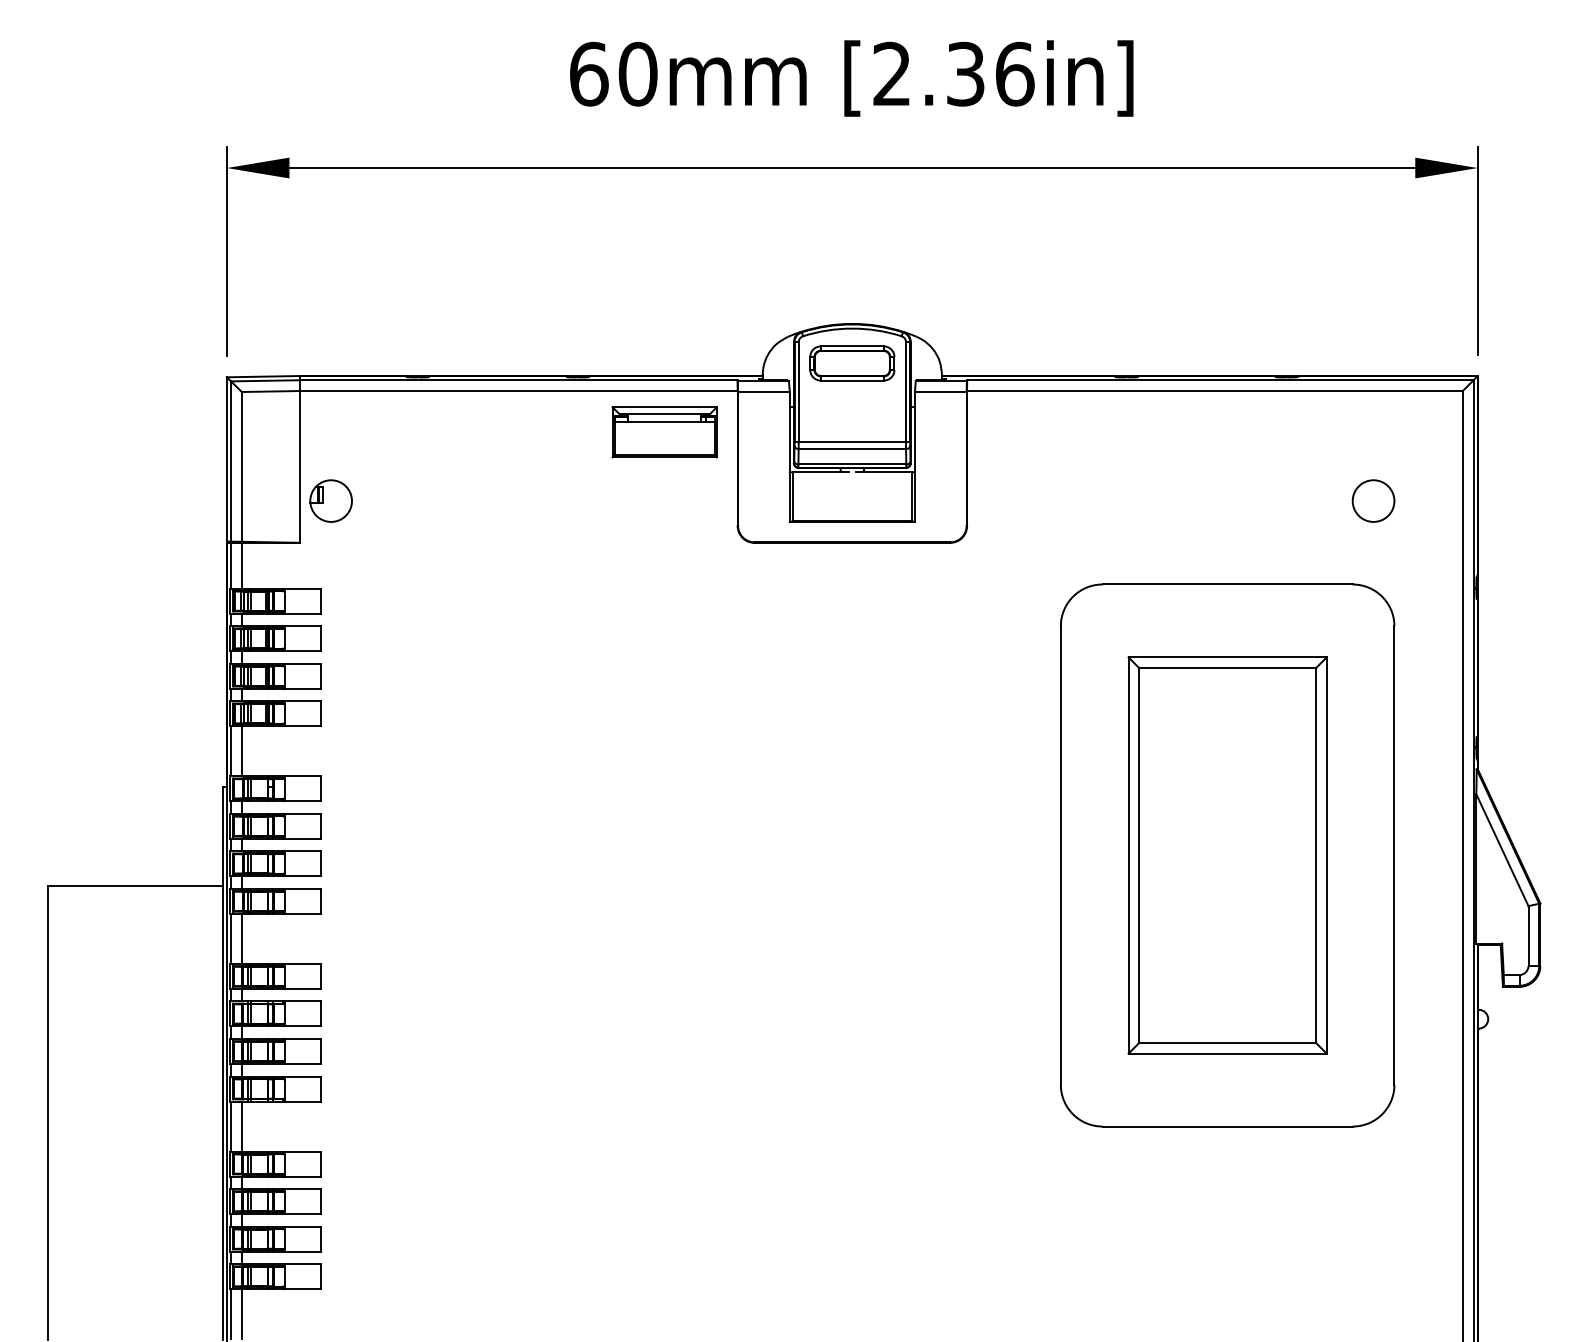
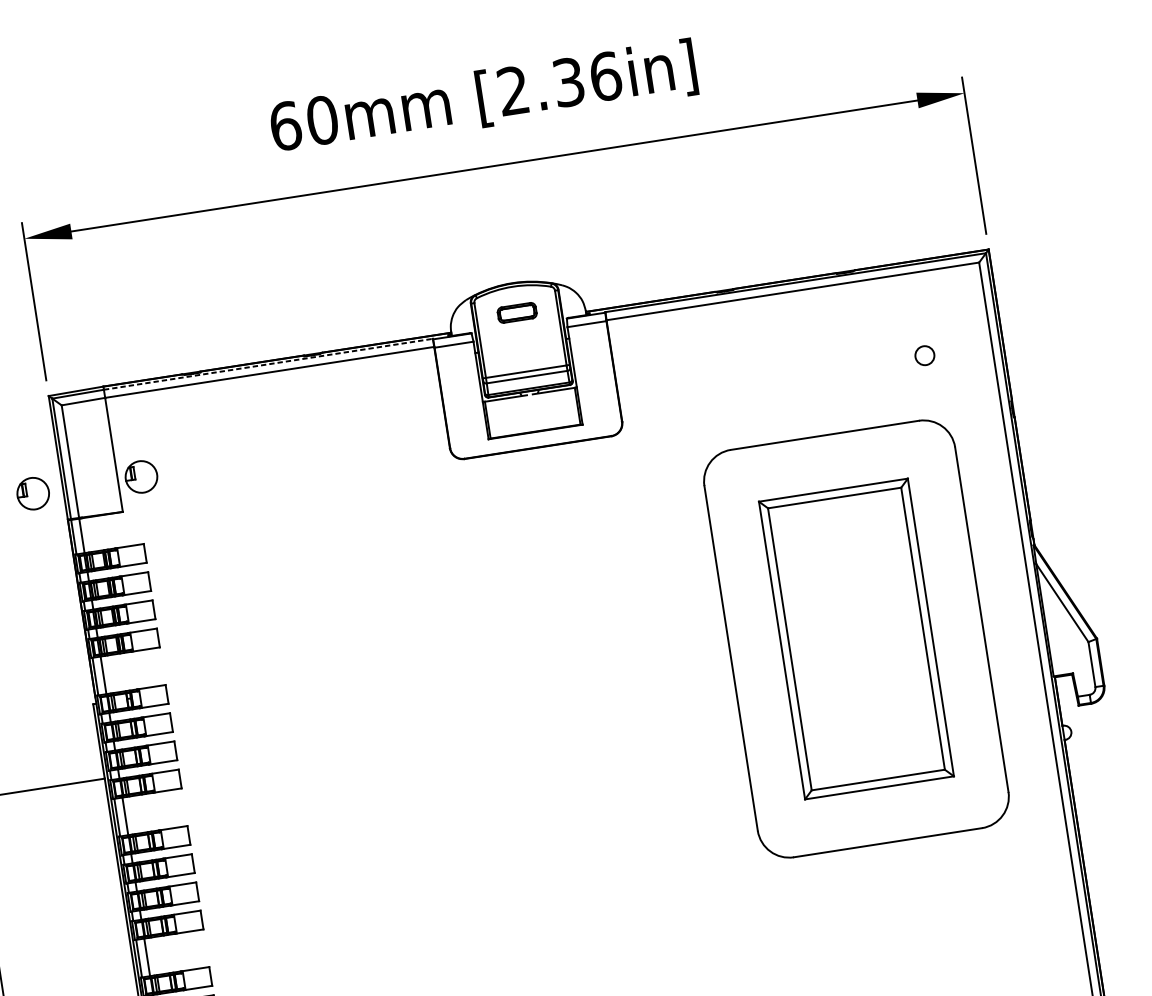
part: (852, 363) -> (517, 312), size x0.6
line: (518, 380) -> (268, 364), solid -> dashed
part: (664, 432) -> (384, 386), removed
part: (186, 500) -> (32, 493), added
circle: (1373, 500) -> (924, 355), size x0.6

